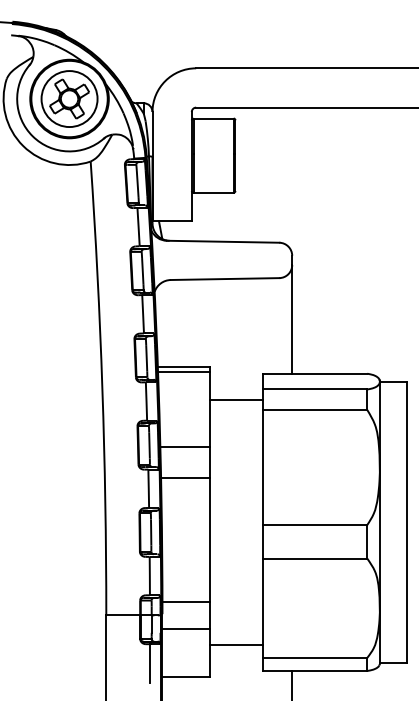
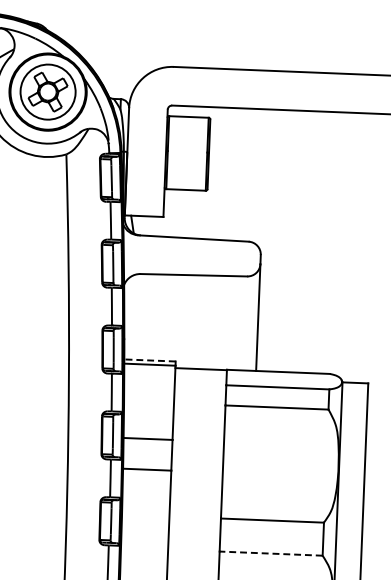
line: (183, 367) -> (149, 360), solid -> dashed
line: (236, 400) -> (201, 369), moved
line: (314, 558) -> (270, 553), solid -> dashed

